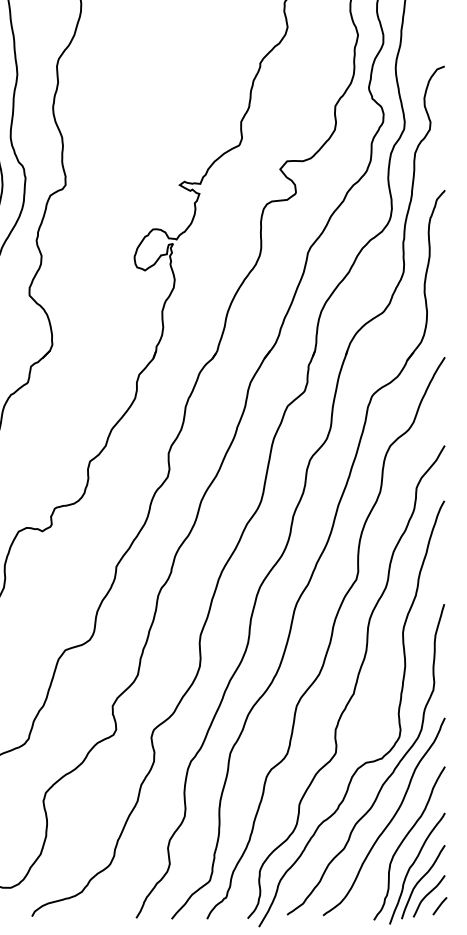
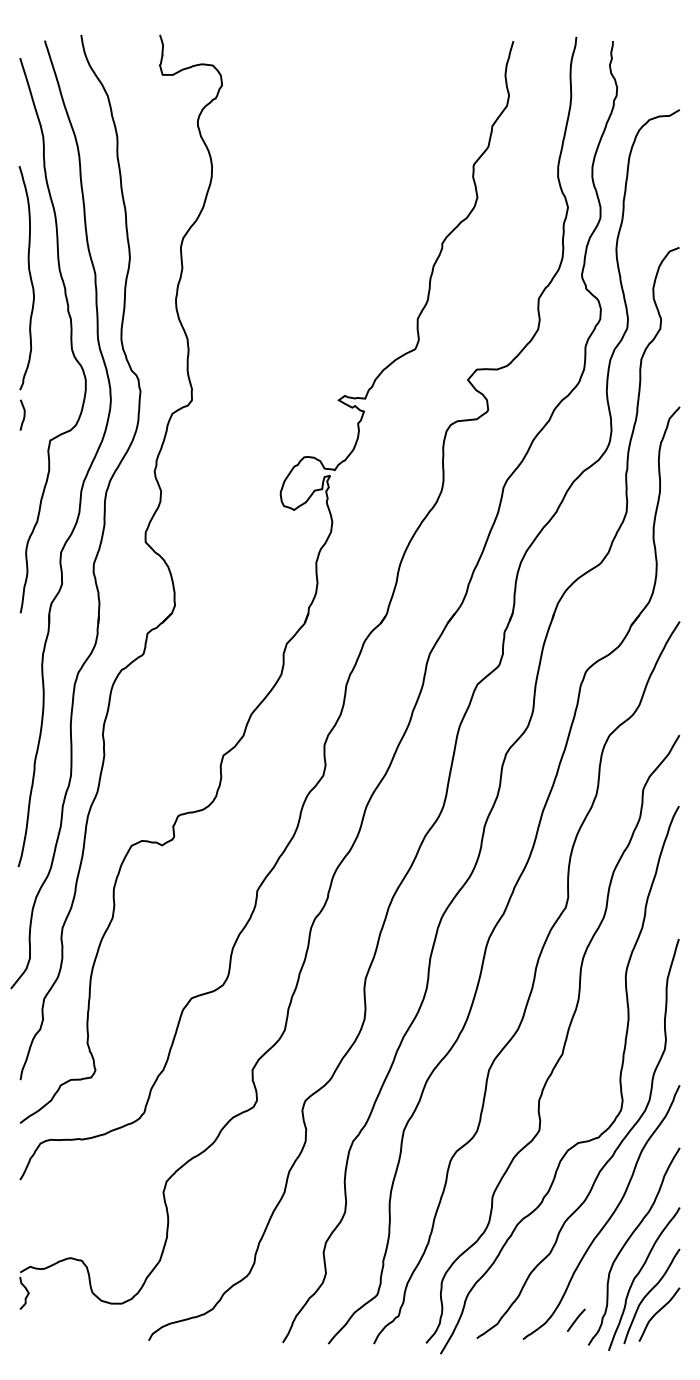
line: (440, 905) -> (576, 1319), moved

